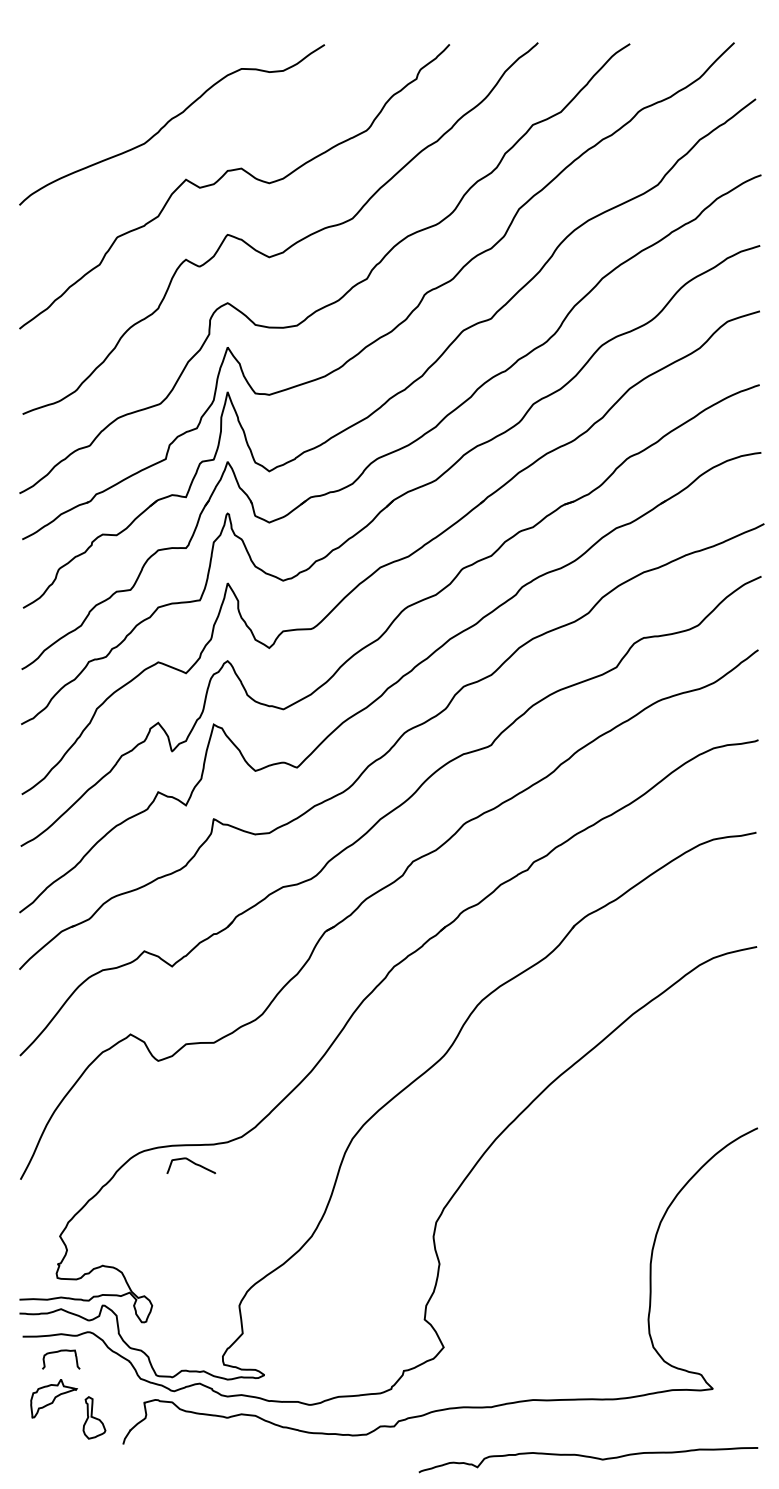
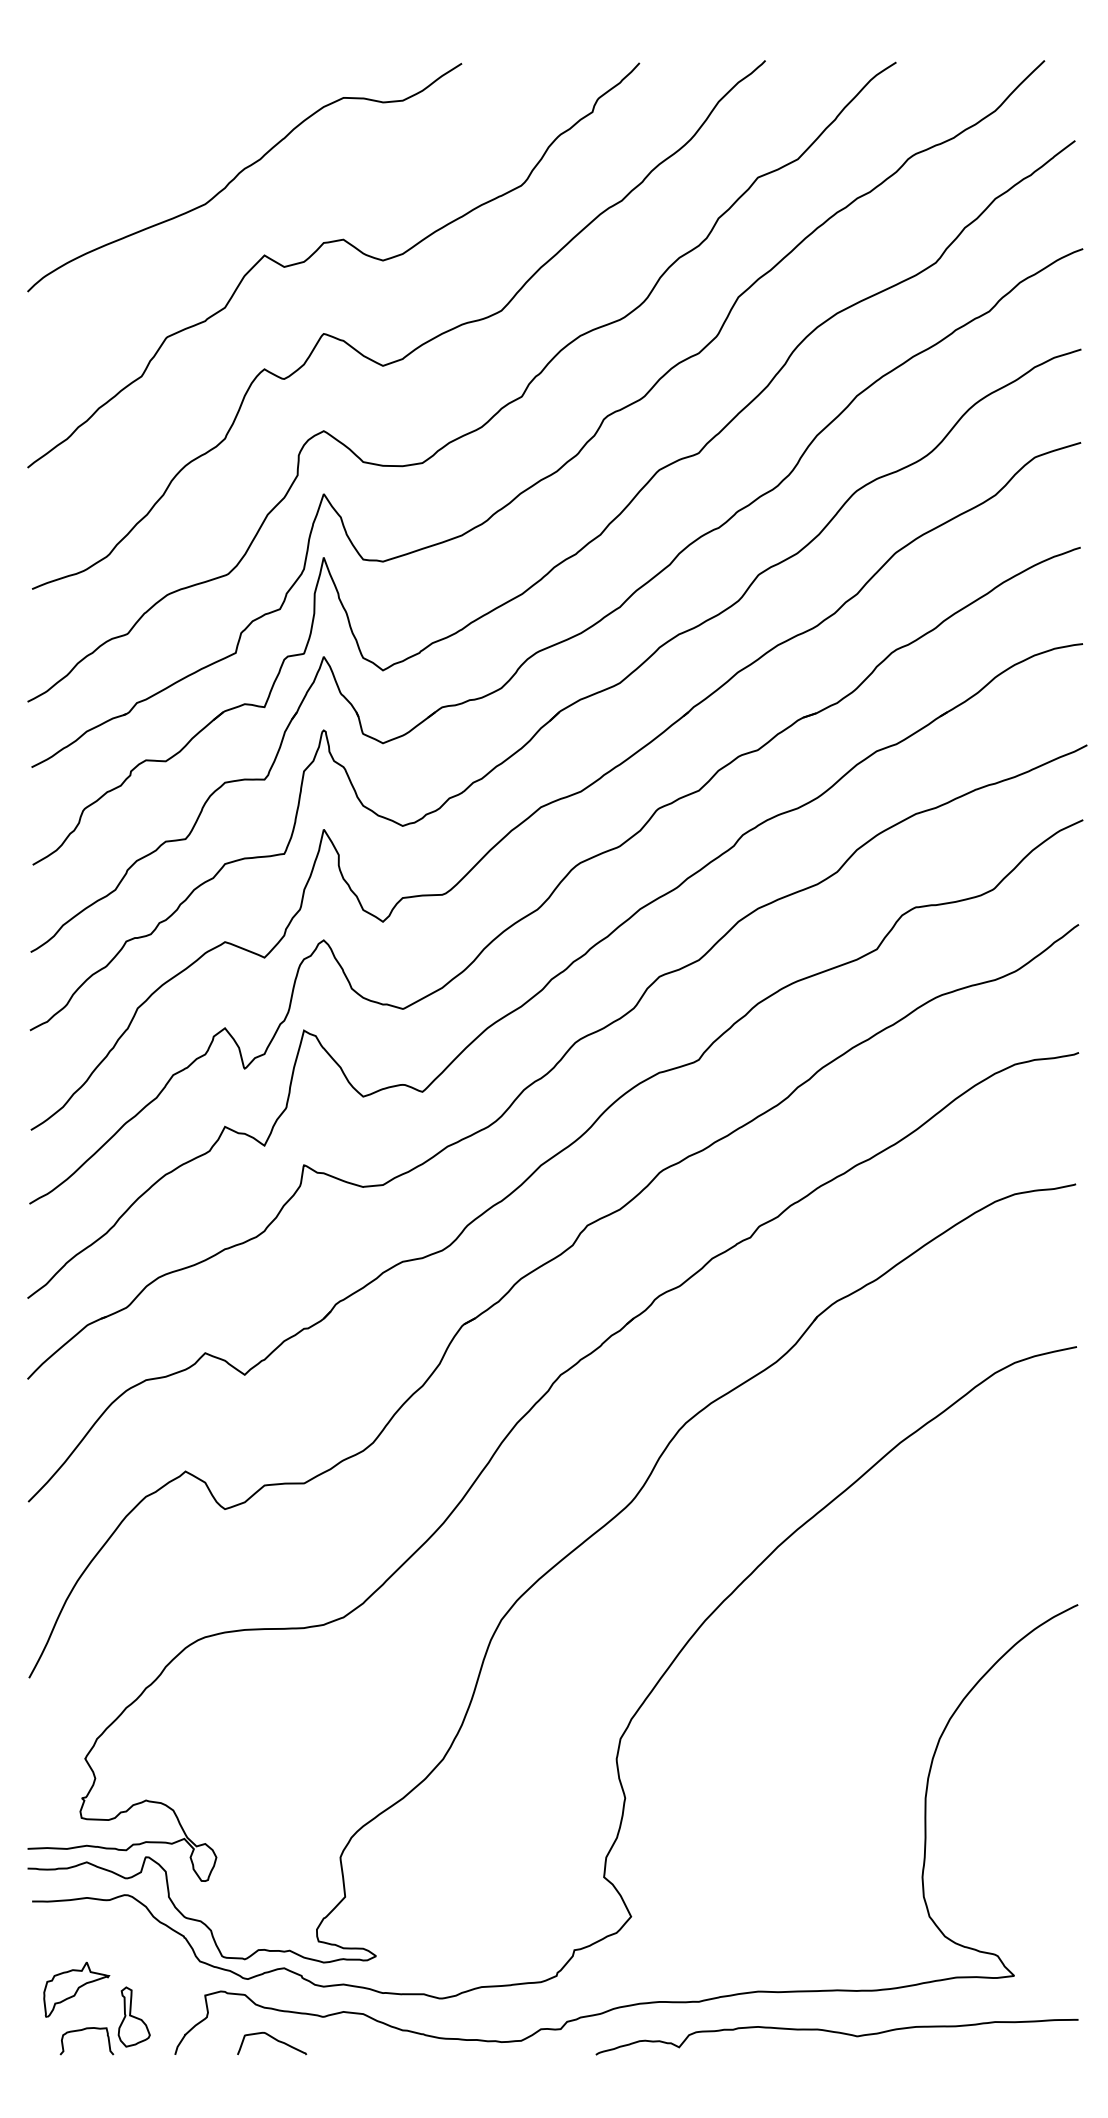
curve: (192, 1163) -> (273, 2039), moved
curve: (58, 1352) -> (83, 2030), moved
curve: (588, 1457) -> (836, 2033), moved

